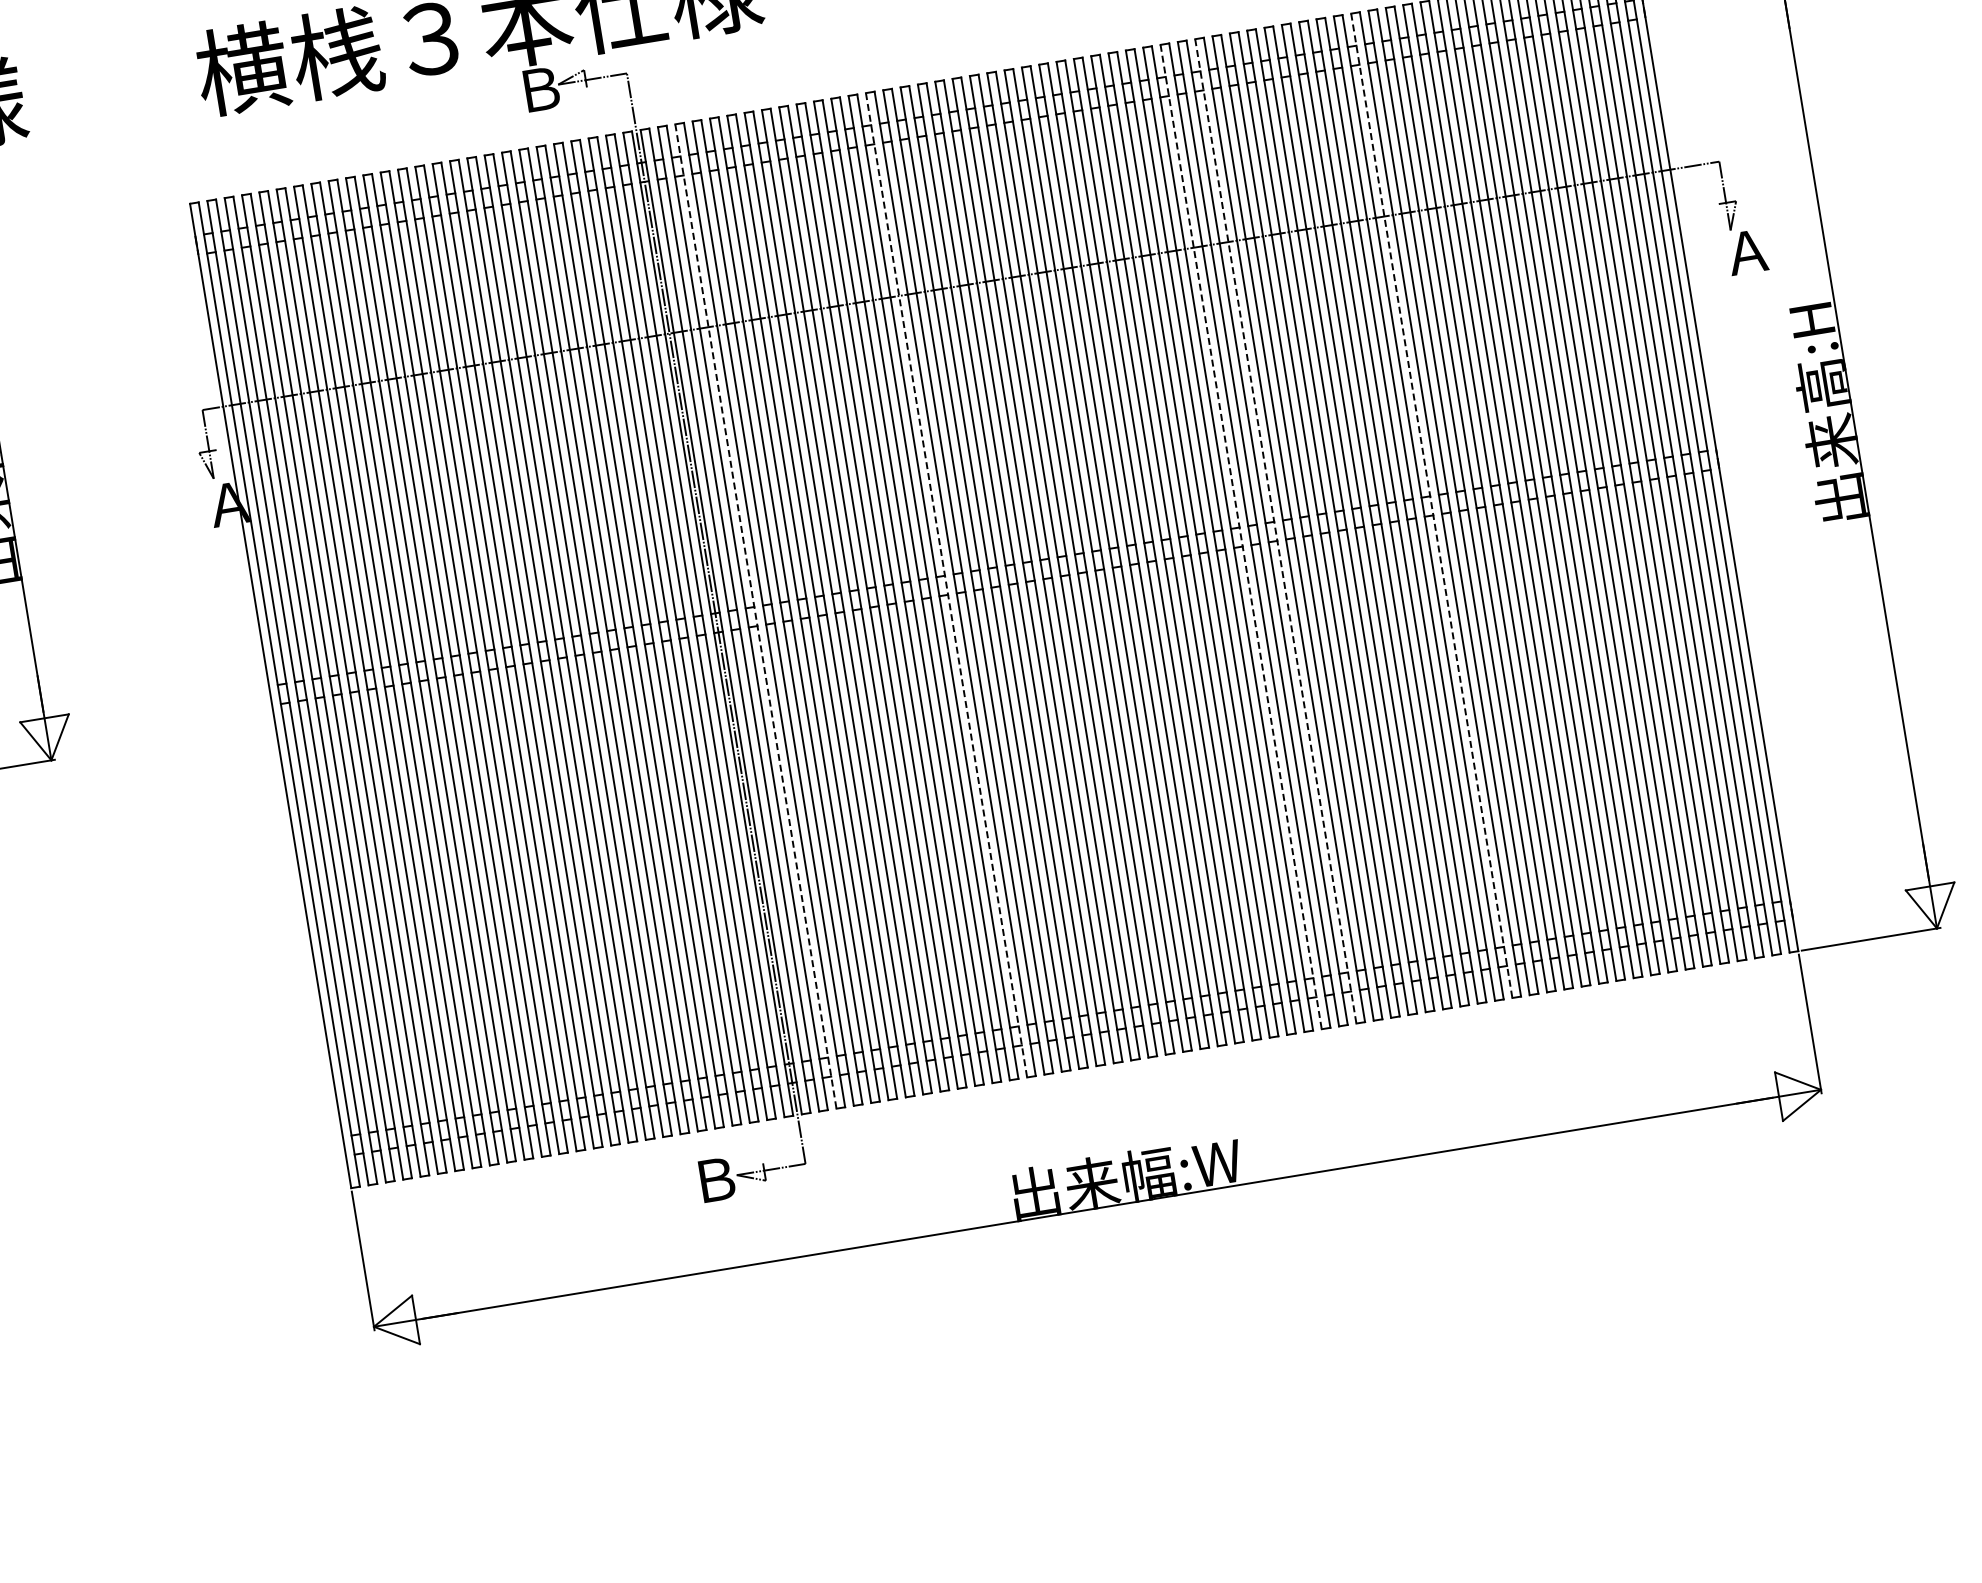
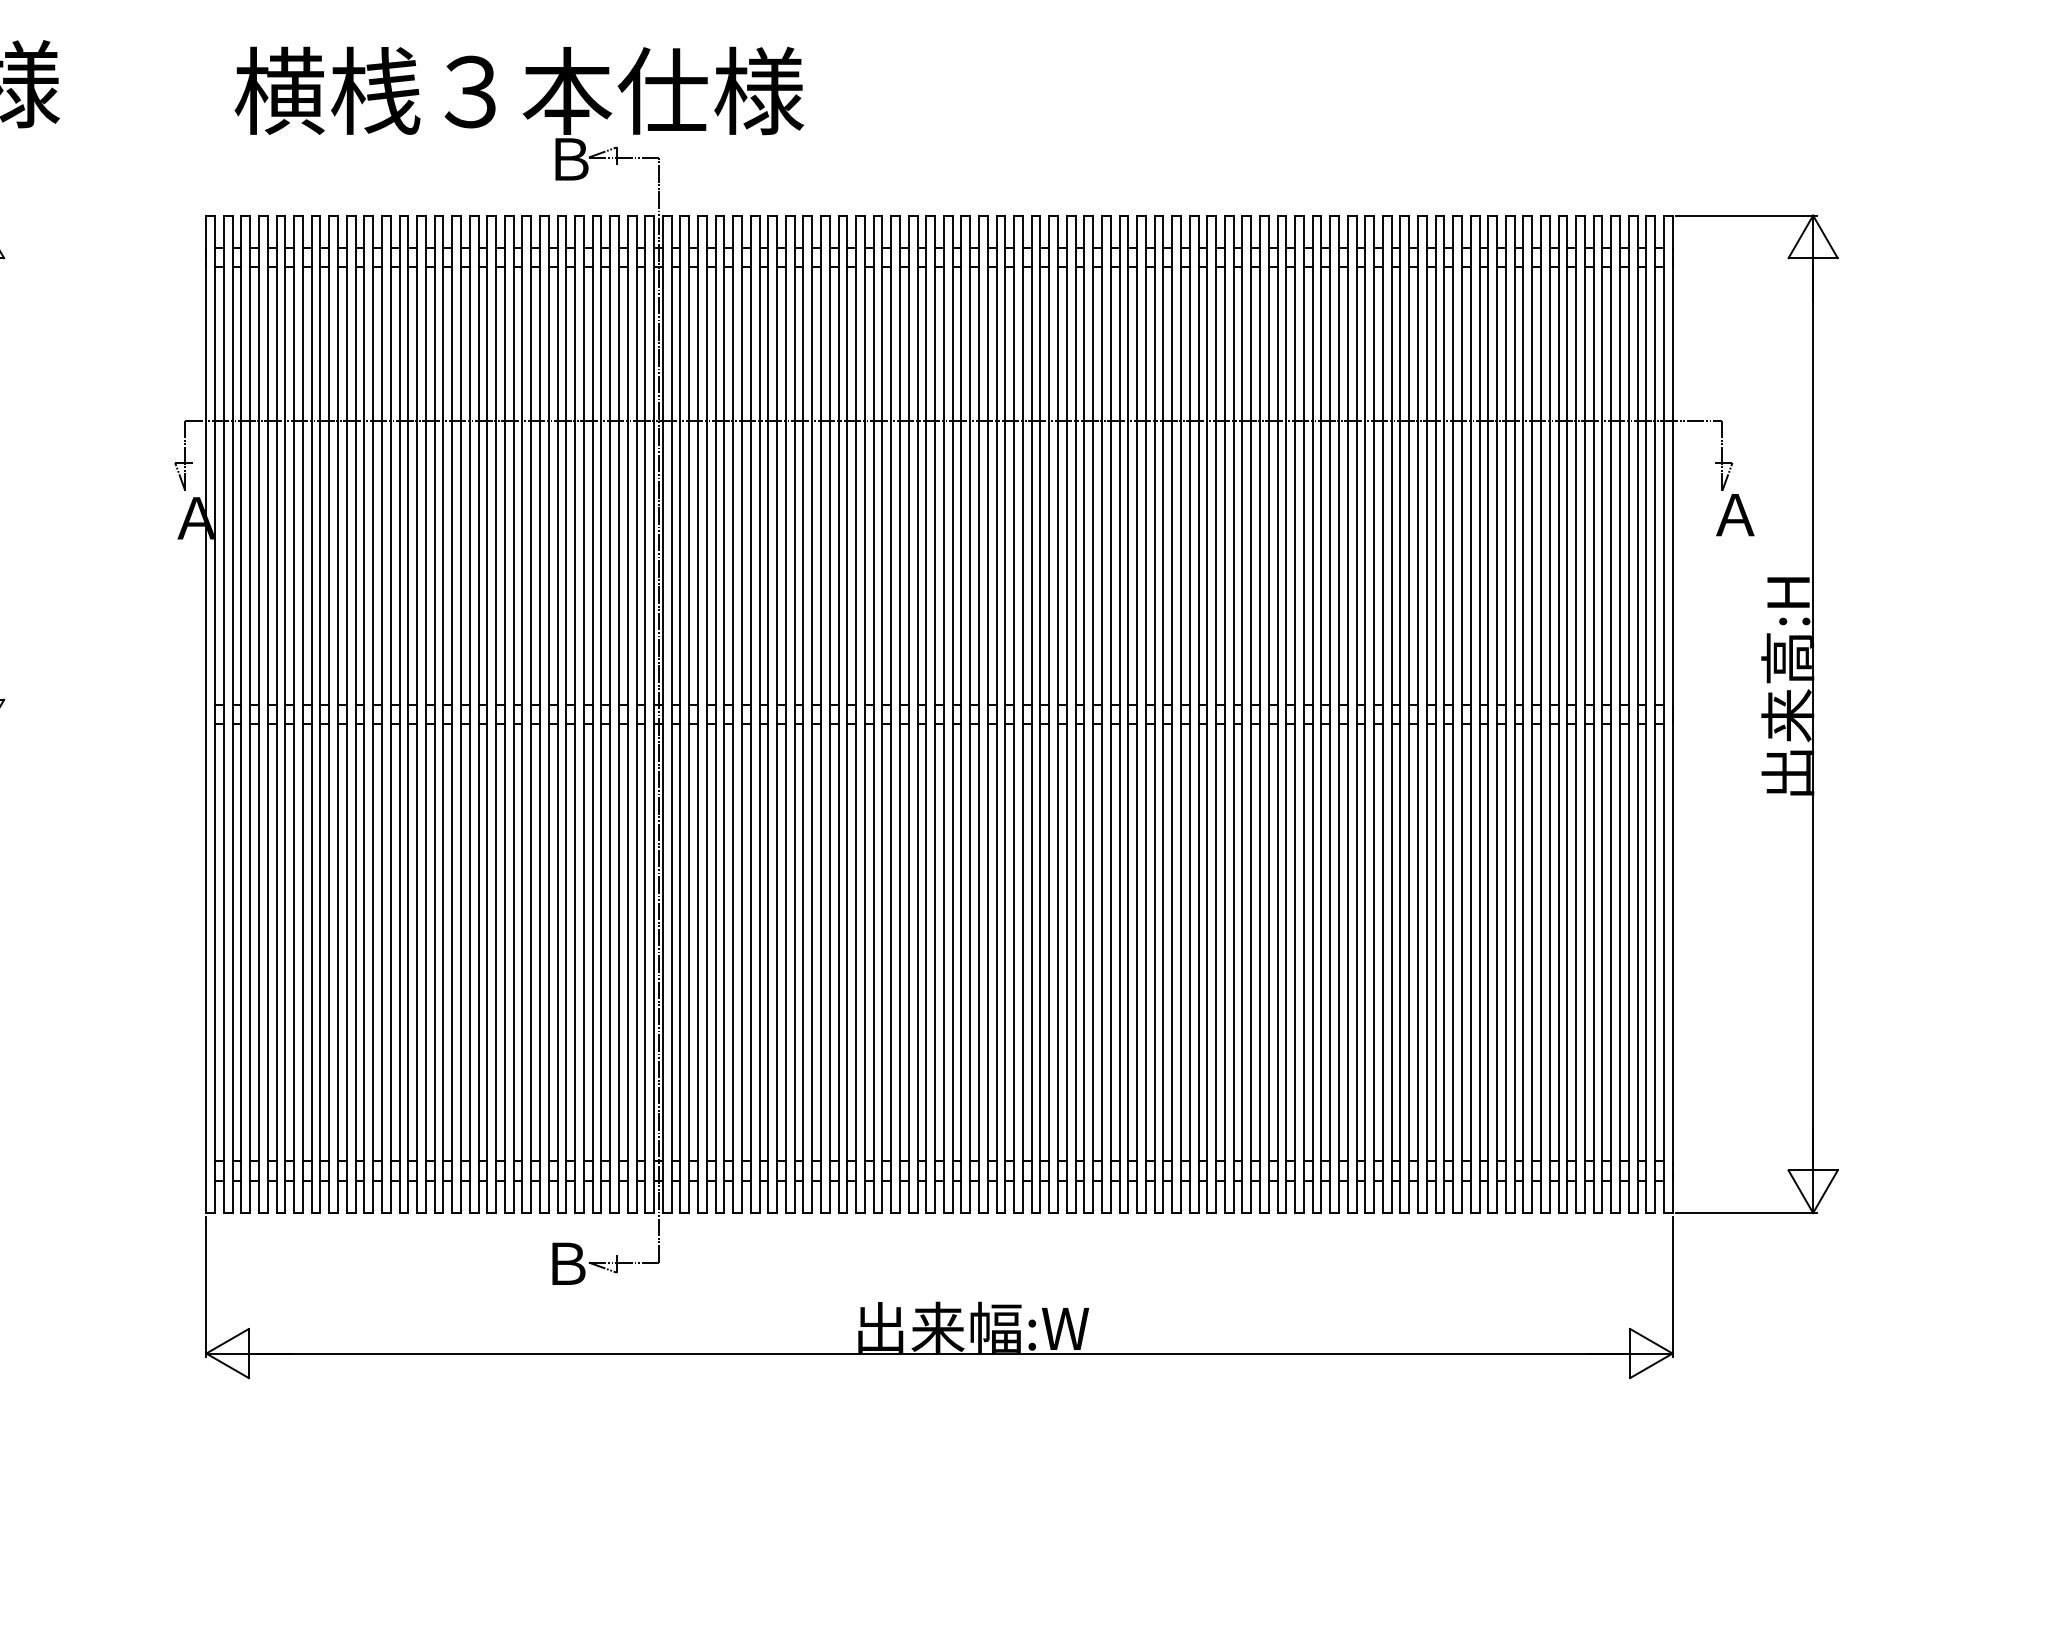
line: (1431, 506) -> (1382, 714), dashed -> solid
line: (1275, 531) -> (1224, 714), dashed -> solid
line: (1240, 537) -> (1189, 714), dashed -> solid
line: (946, 585) -> (891, 714), dashed -> solid
line: (756, 616) -> (698, 714), dashed -> solid

